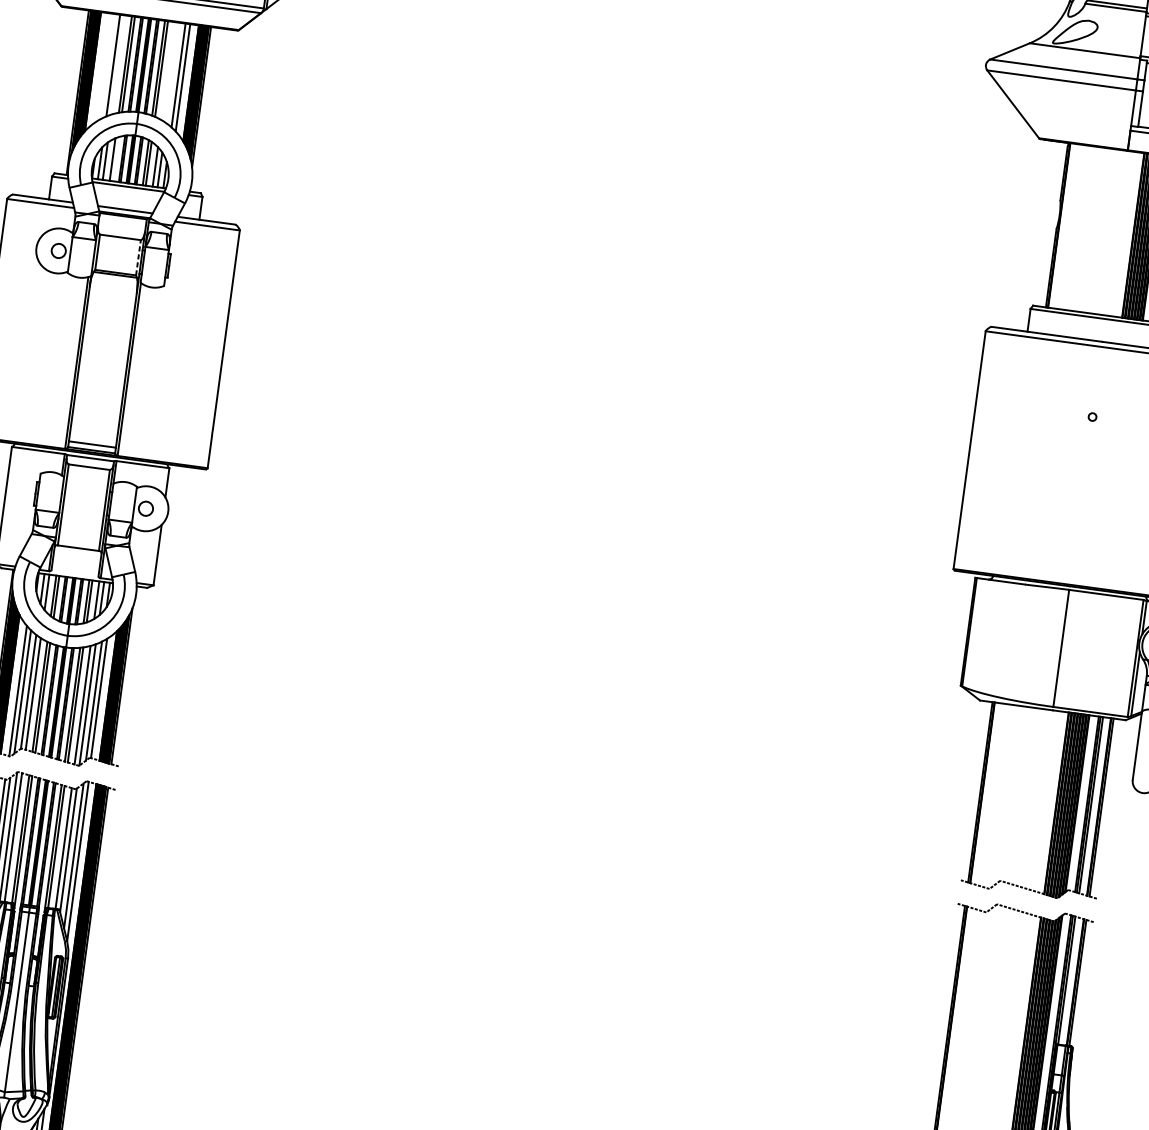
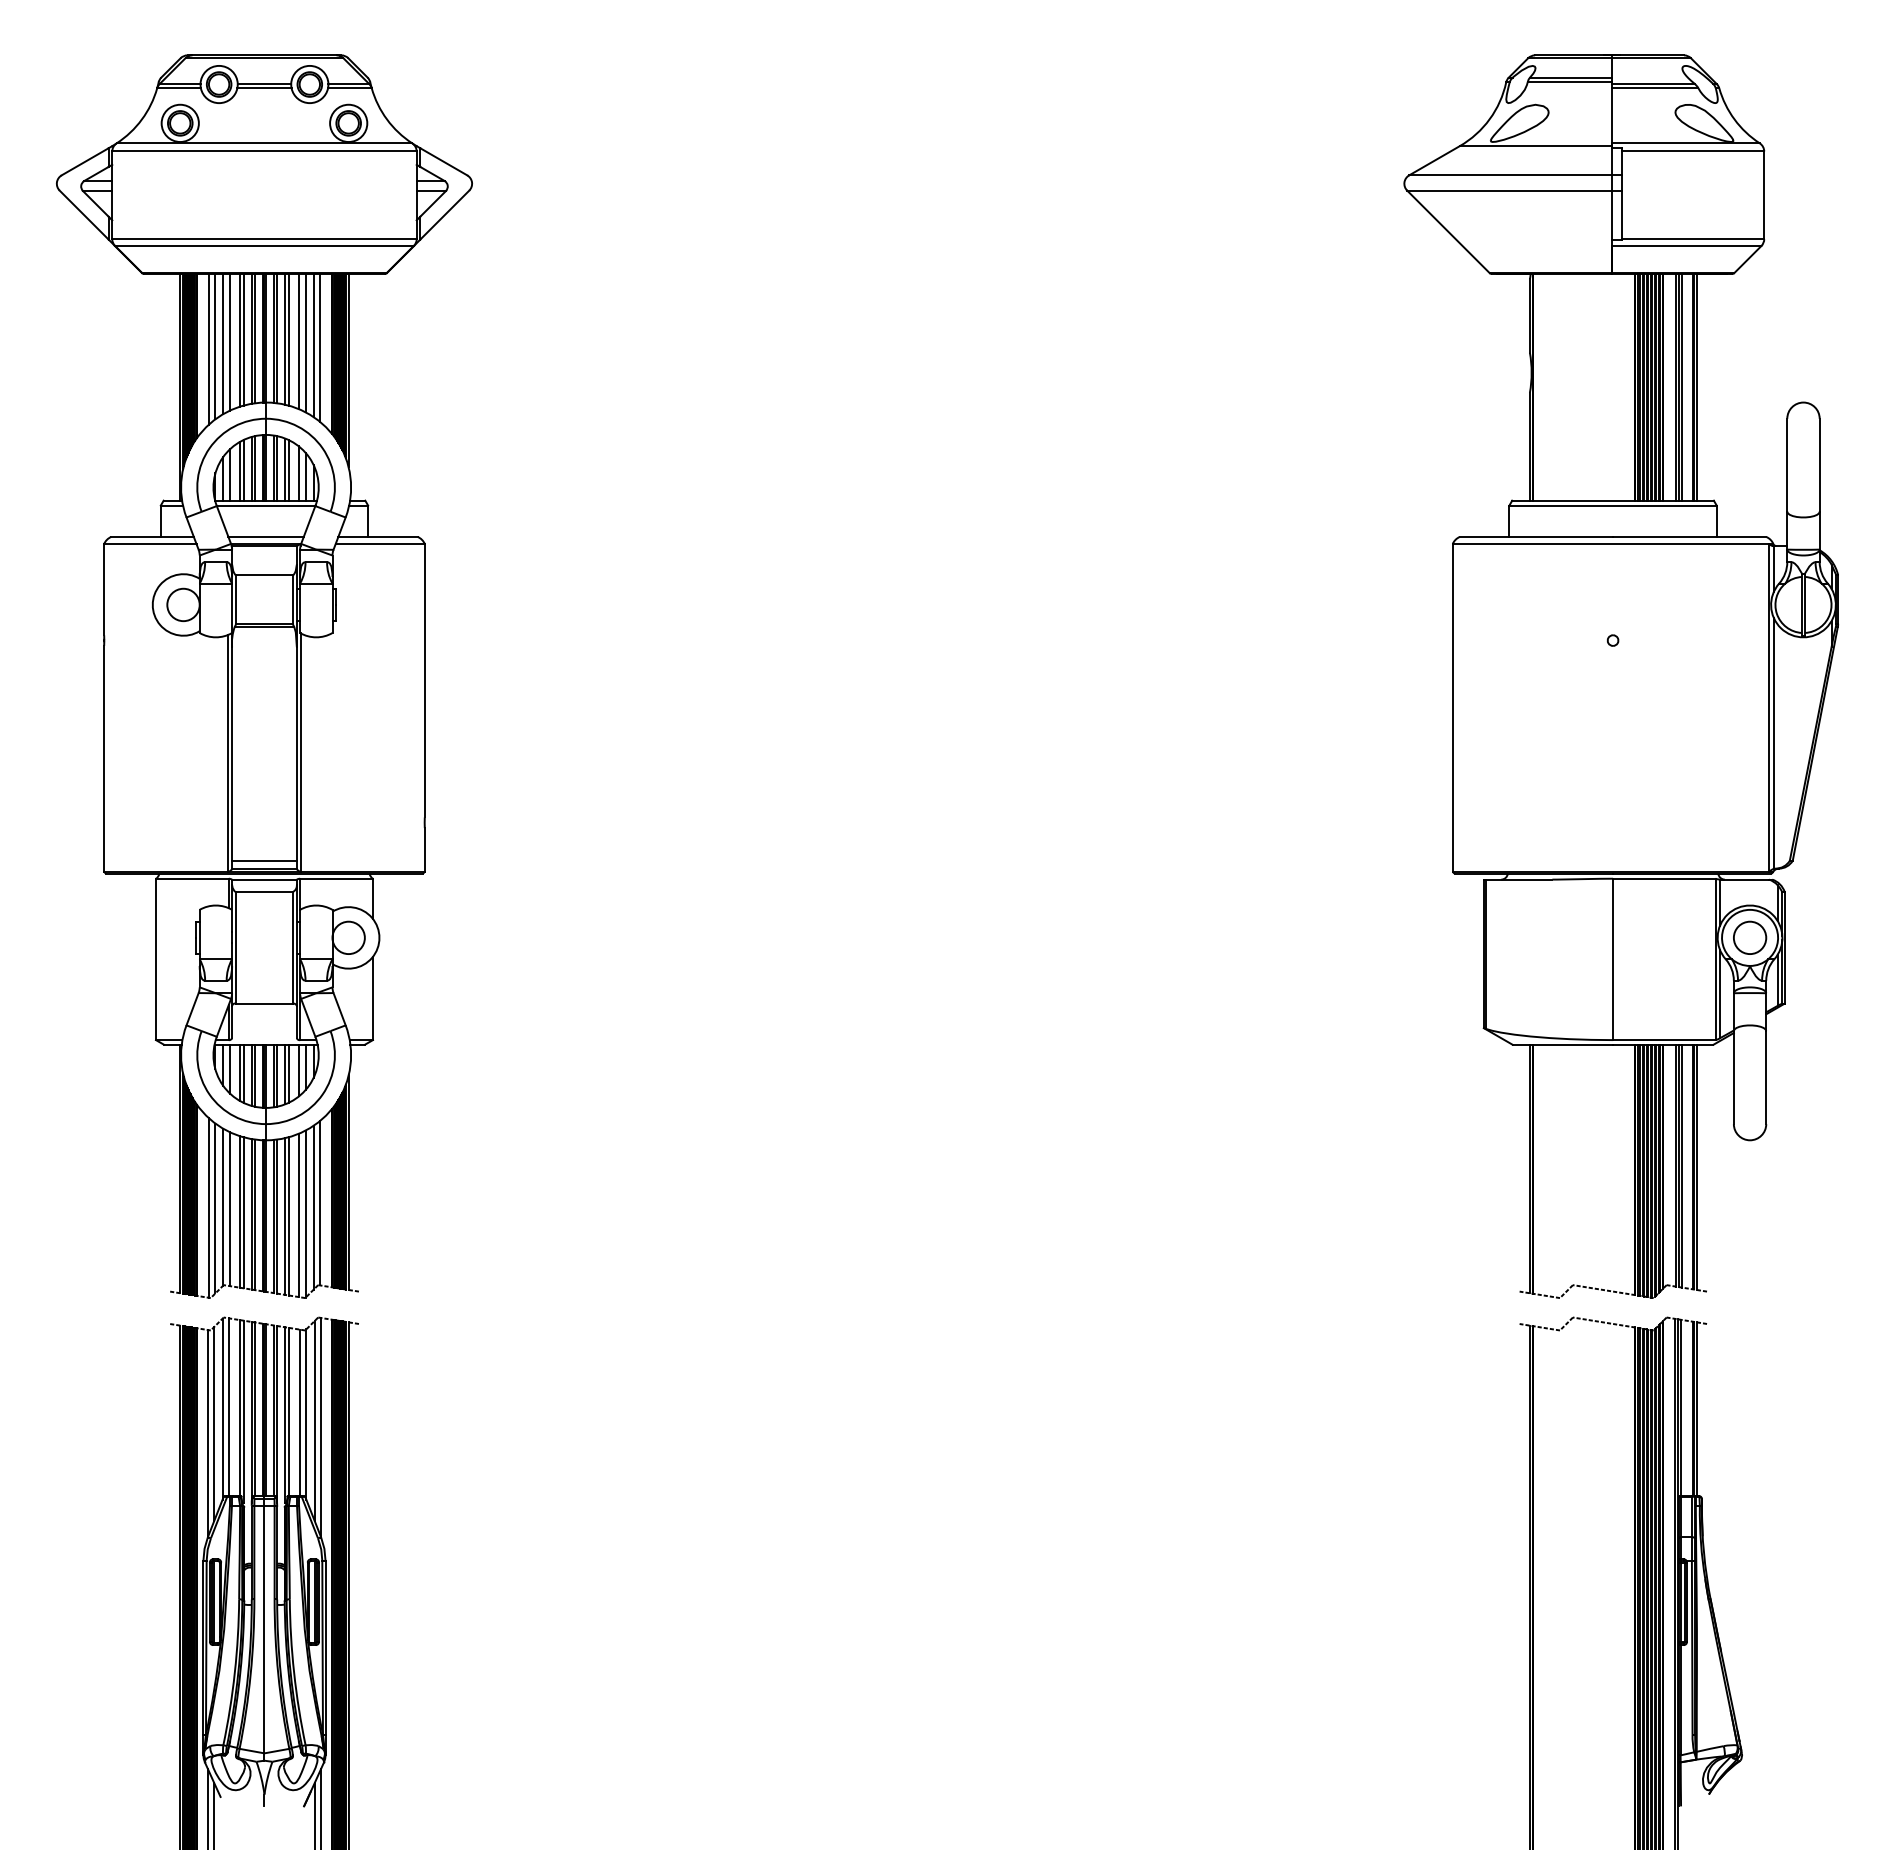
line: (118, 64) -> (230, 341), added
line: (107, 66) -> (215, 346), added
line: (102, 67) -> (209, 348), added
line: (168, 71) -> (298, 341), added
line: (173, 72) -> (305, 342), added
line: (115, 158) -> (243, 469), added
circle: (58, 250) -> (183, 604), size x1.67
line: (138, 257) -> (292, 599), dashed -> solid
circle: (145, 508) -> (348, 937), size x1.67

